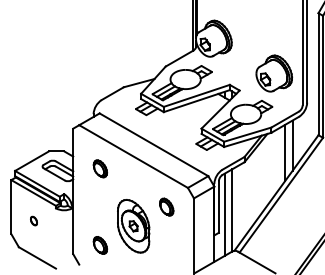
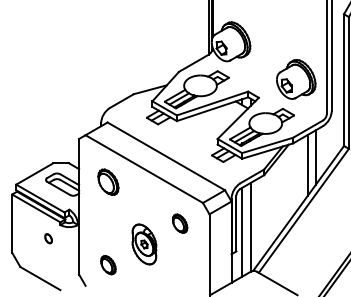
part: (100, 168) -> (108, 181), size x1.4
part: (33, 220) -> (48, 238), moved
part: (133, 226) -> (144, 244), size x0.7

